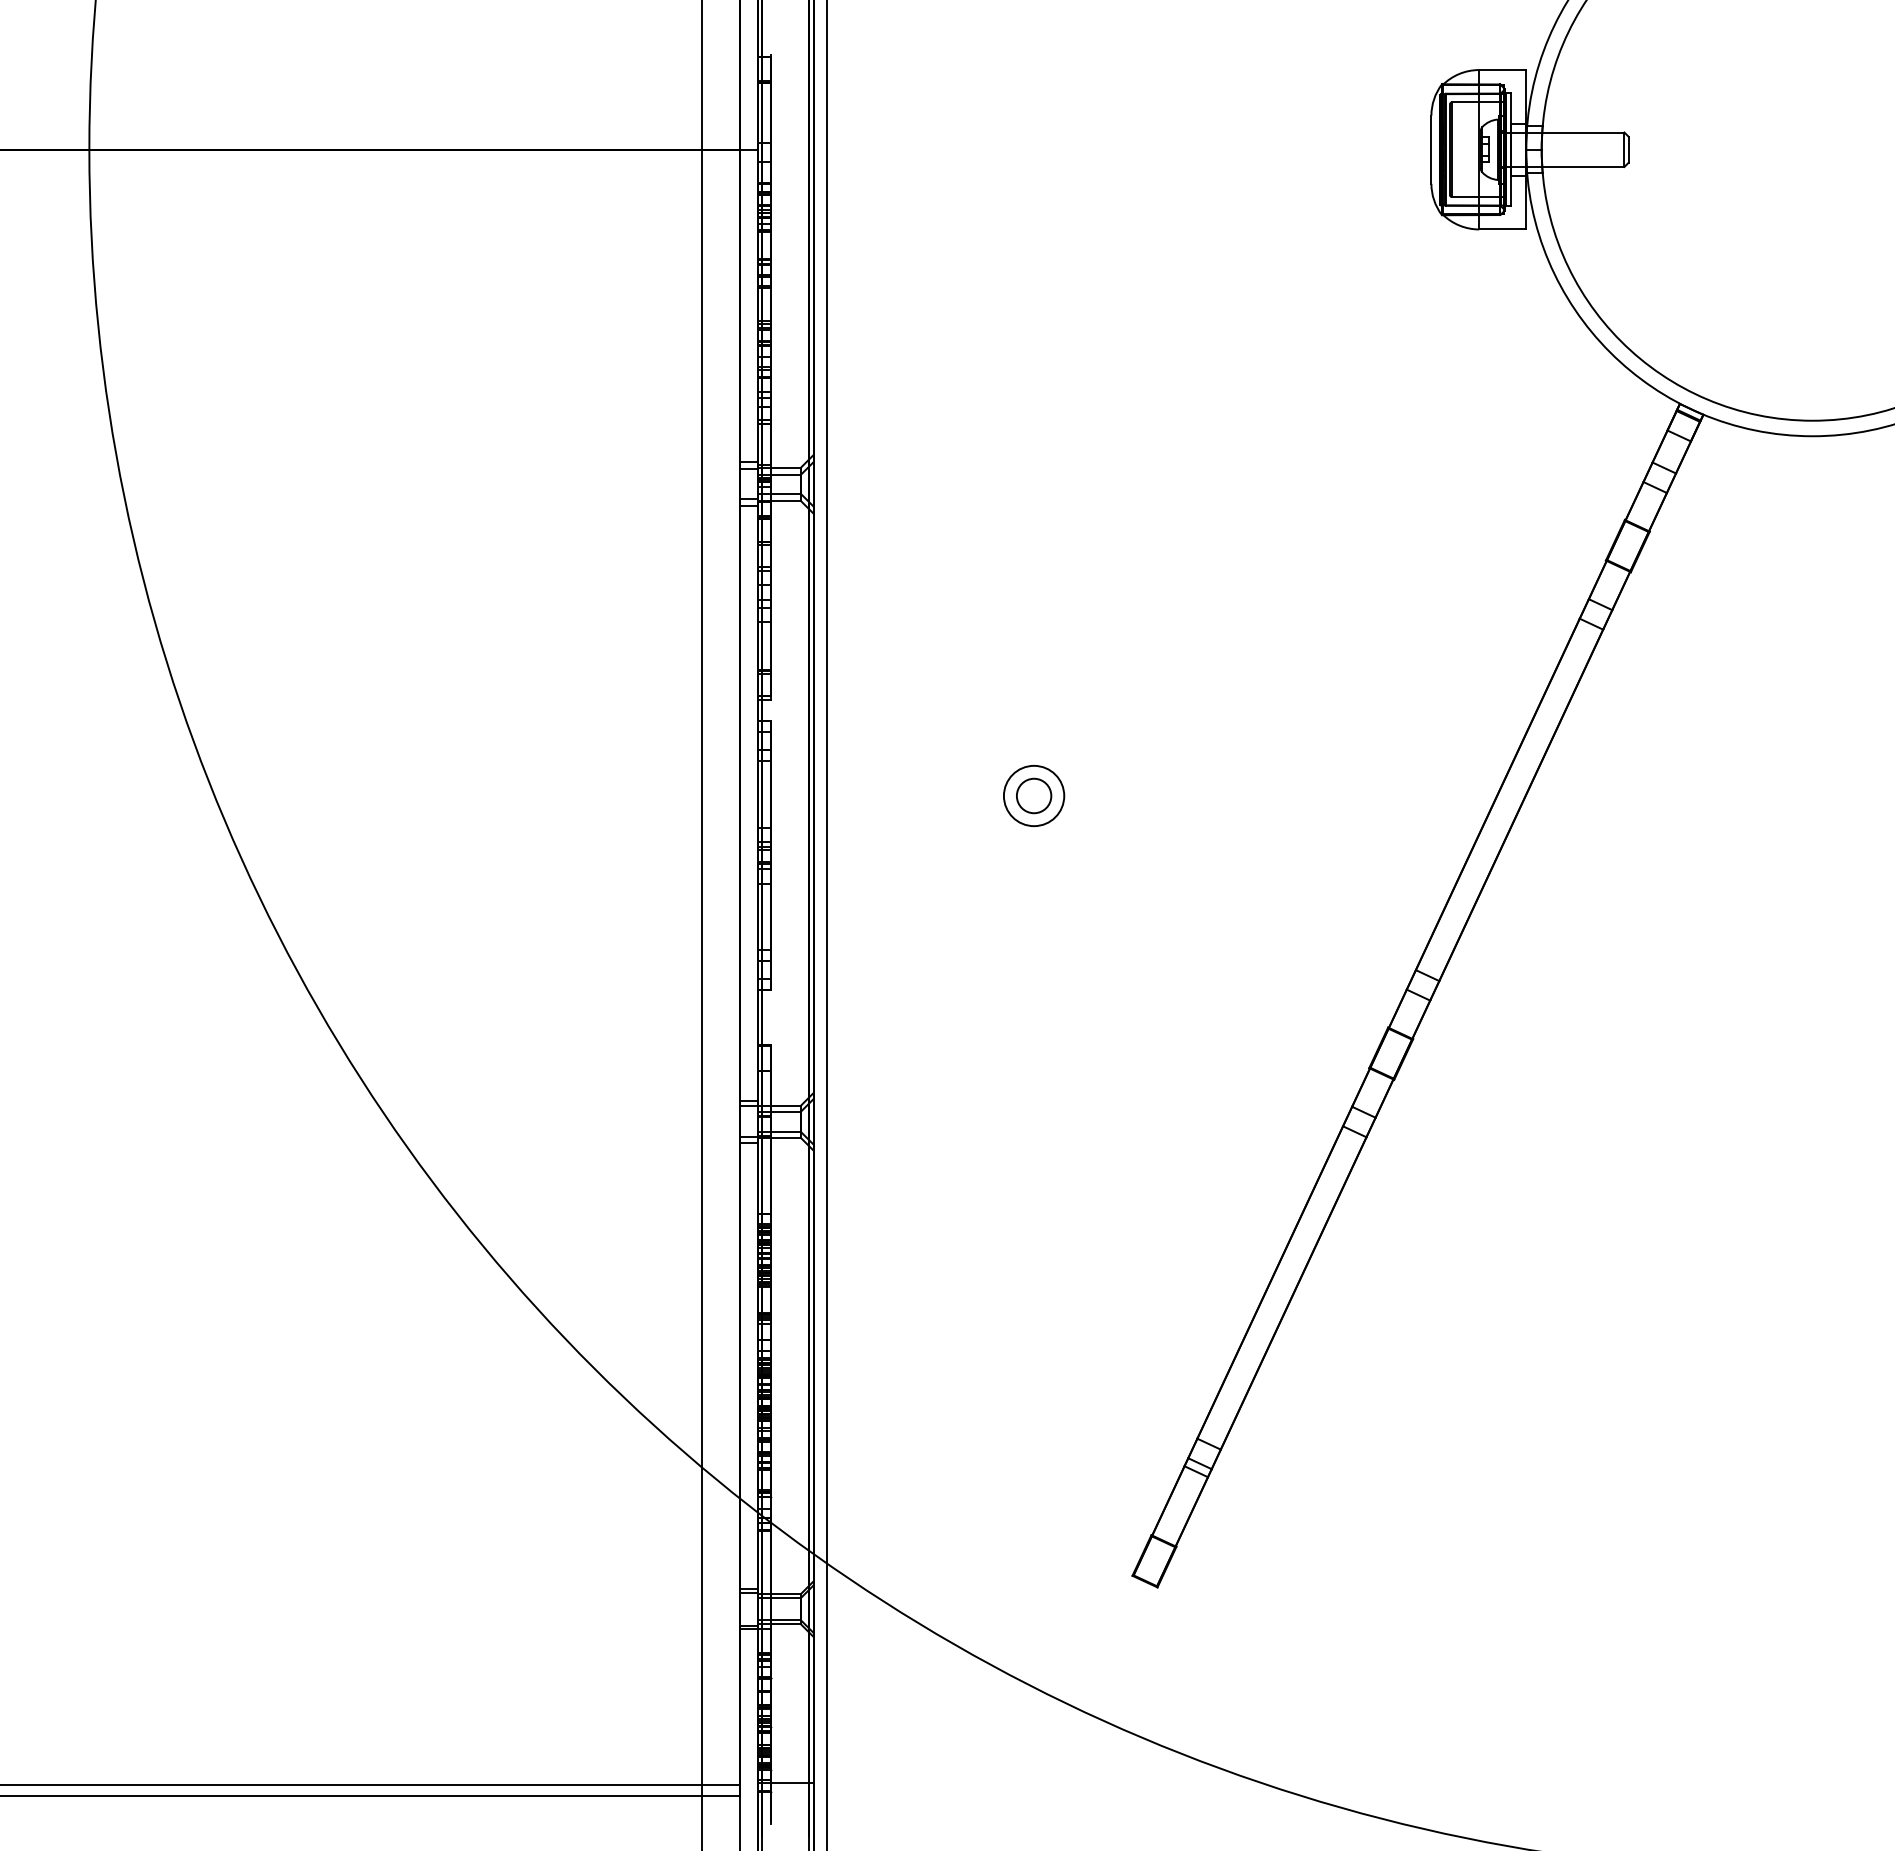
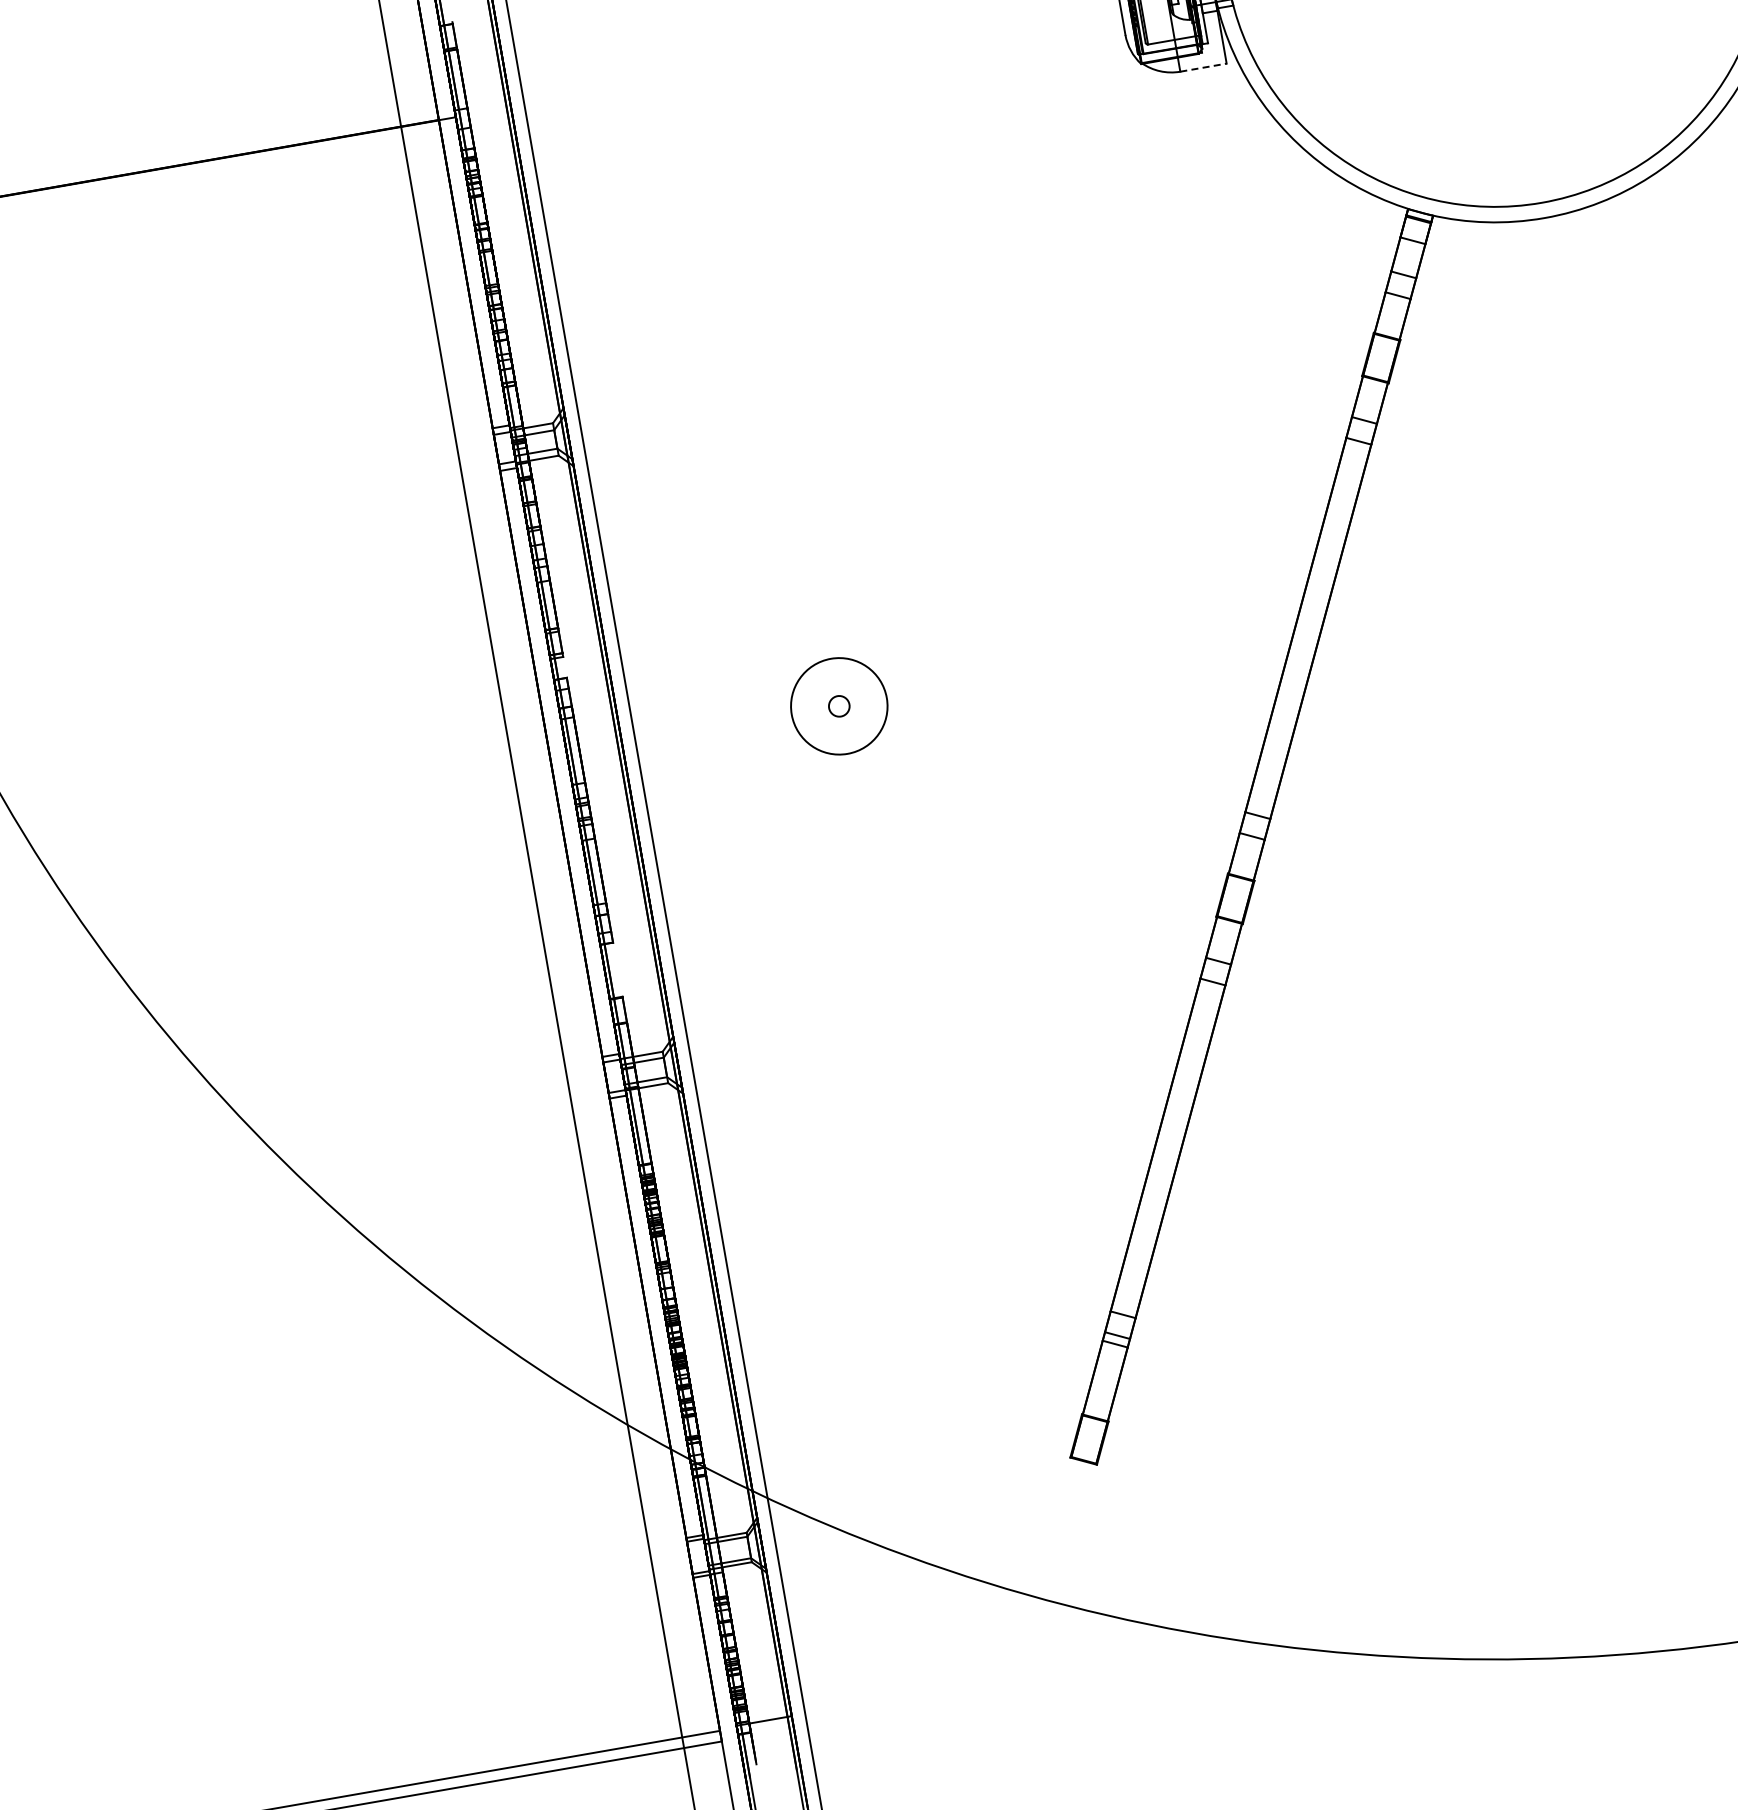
line: (1502, 229) -> (1203, 67), solid -> dashed
circle: (1033, 795) -> (838, 705), size x0.6
circle: (1033, 795) -> (838, 705), size x1.6

